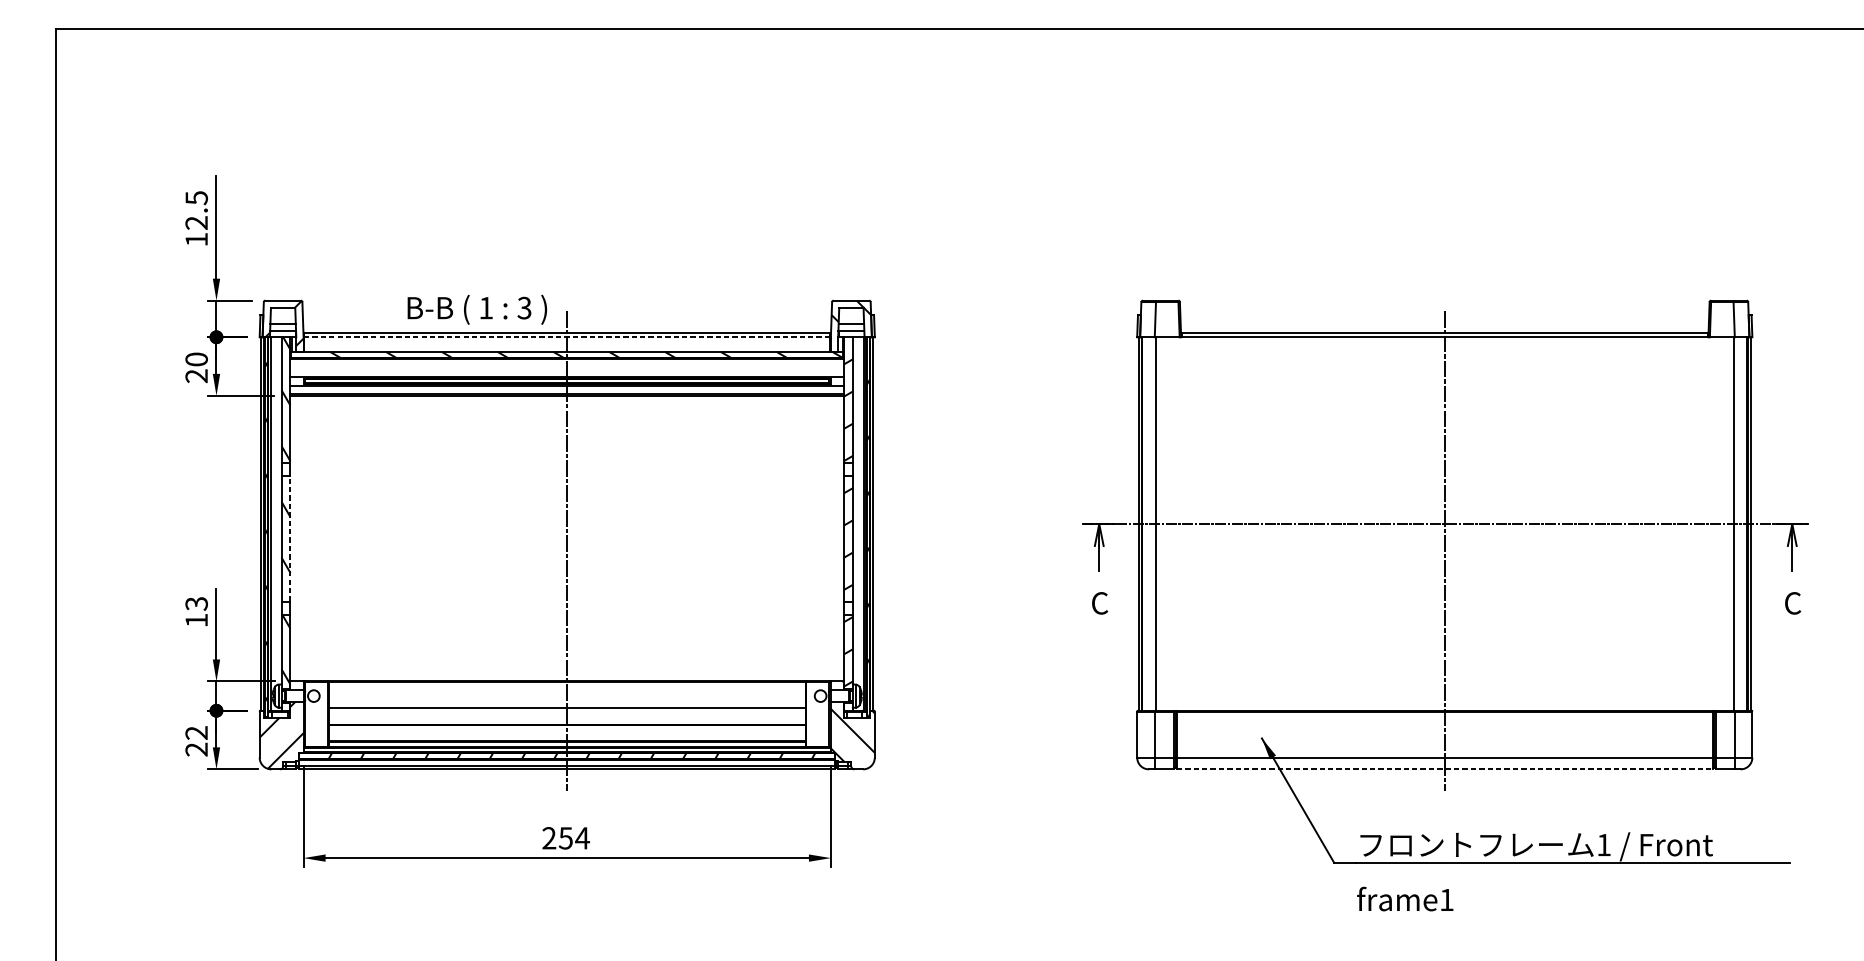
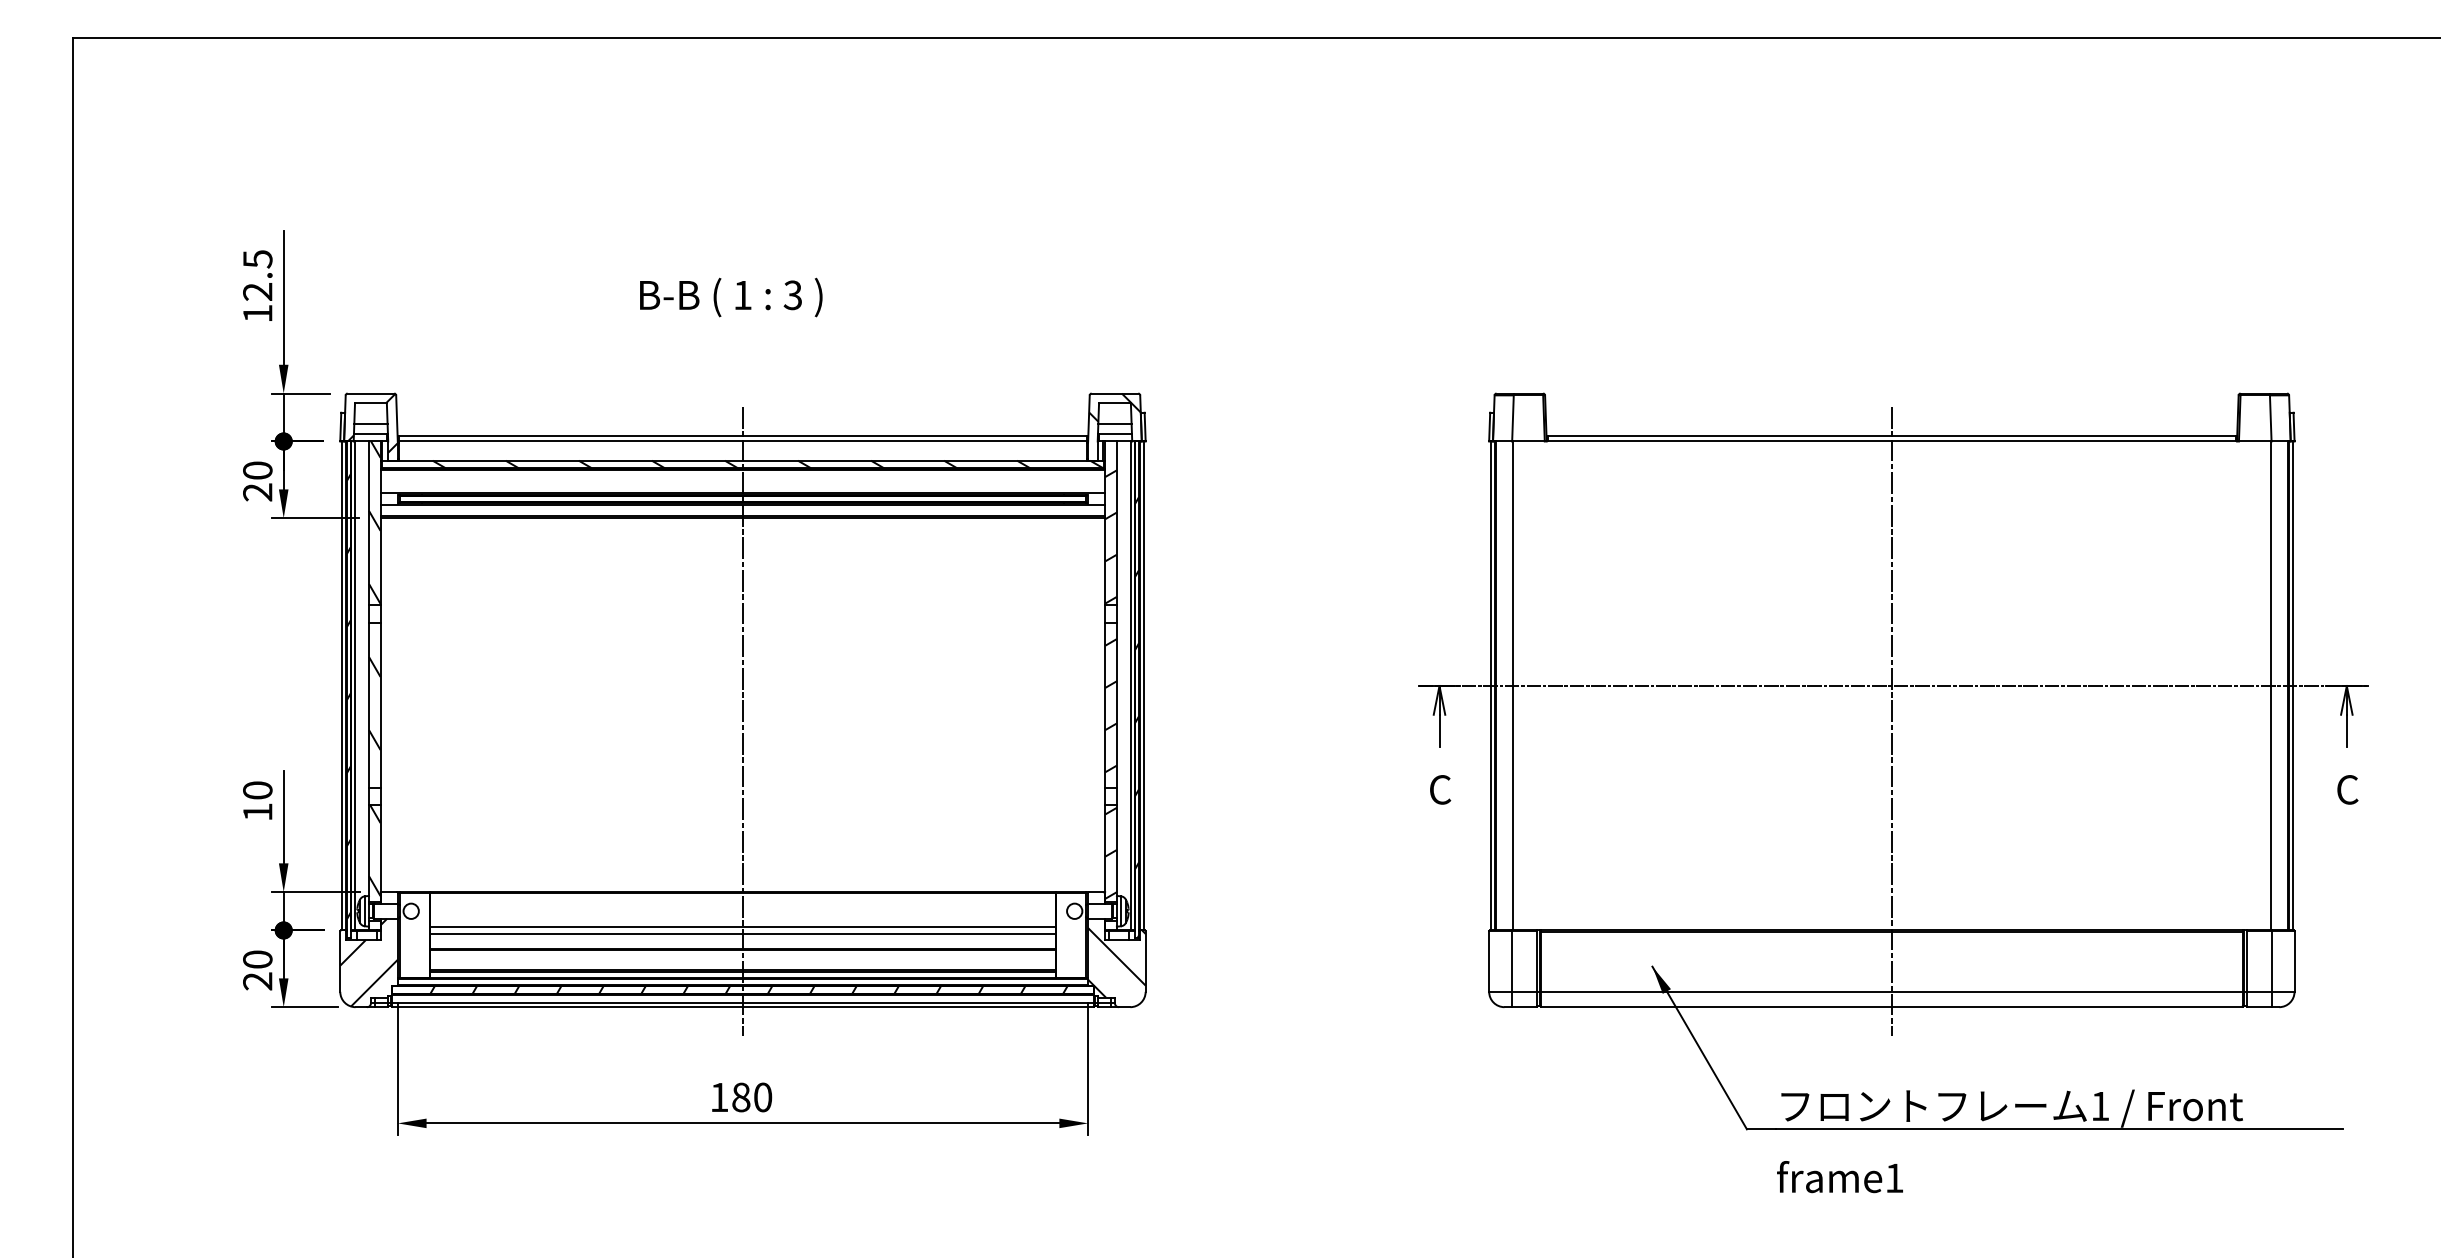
text: (477, 309) -> (731, 297), moved
line: (566, 337) -> (742, 441), dashed -> solid
line: (290, 538) -> (380, 704), dashed -> solid
text: (196, 603) -> (257, 790), 13 -> 10
line: (566, 713) -> (742, 934), added
text: (196, 732) -> (257, 959), 22 -> 20
line: (1444, 769) -> (1891, 1007), dashed -> solid
text: (566, 838) -> (741, 1097), 254 -> 180

